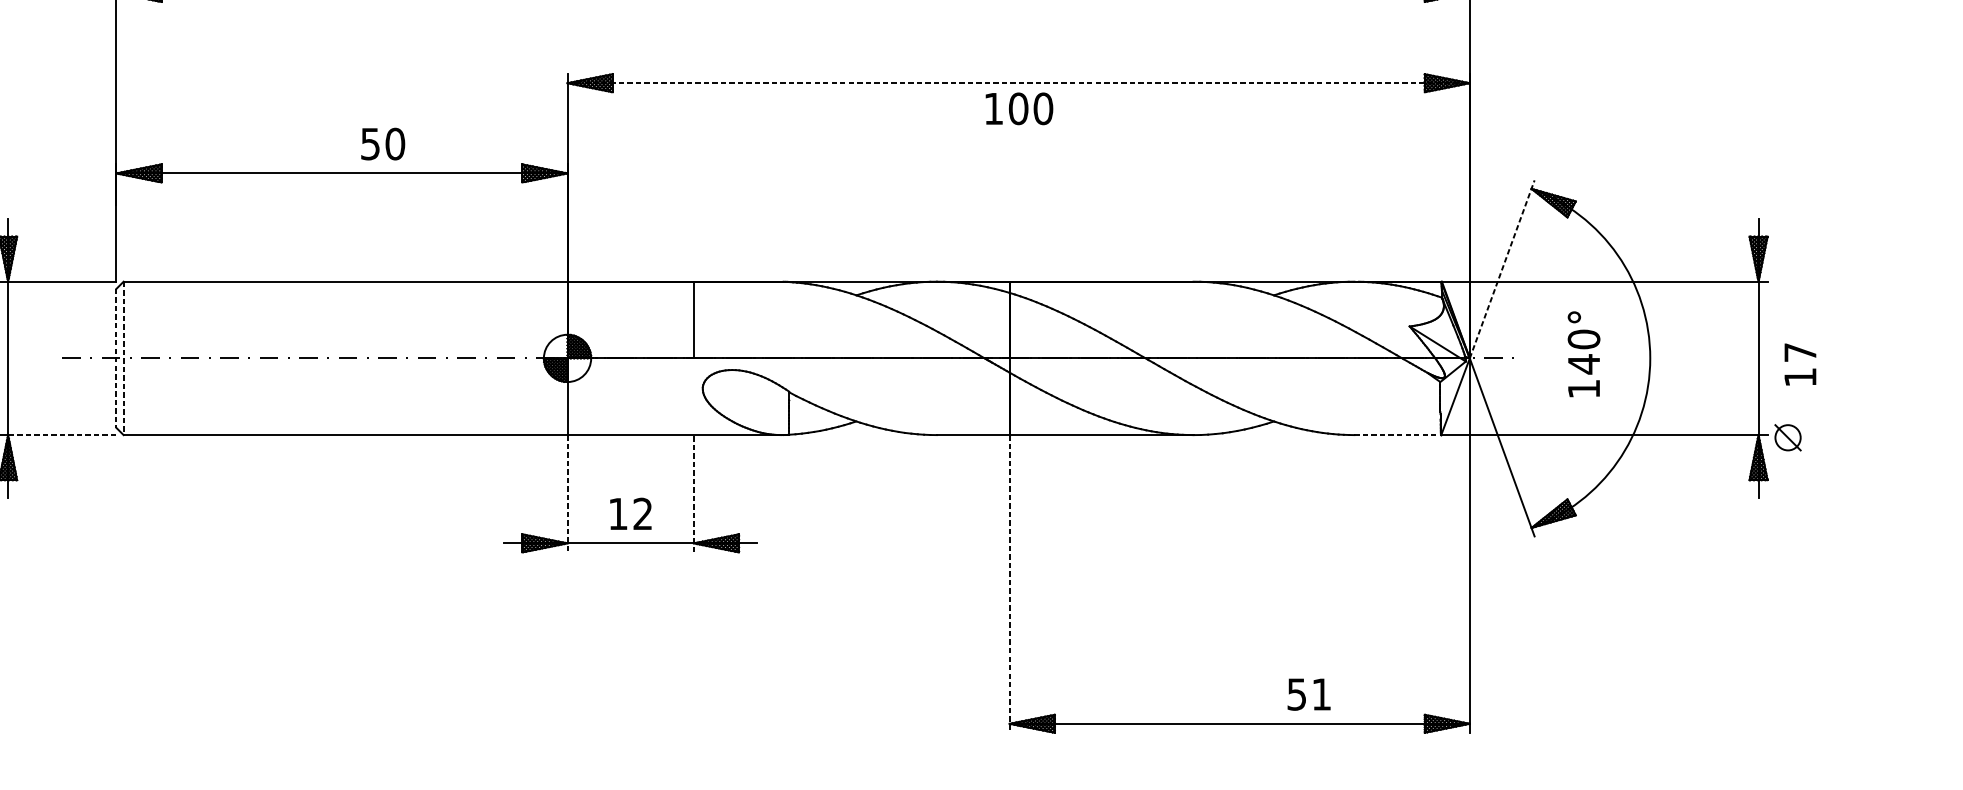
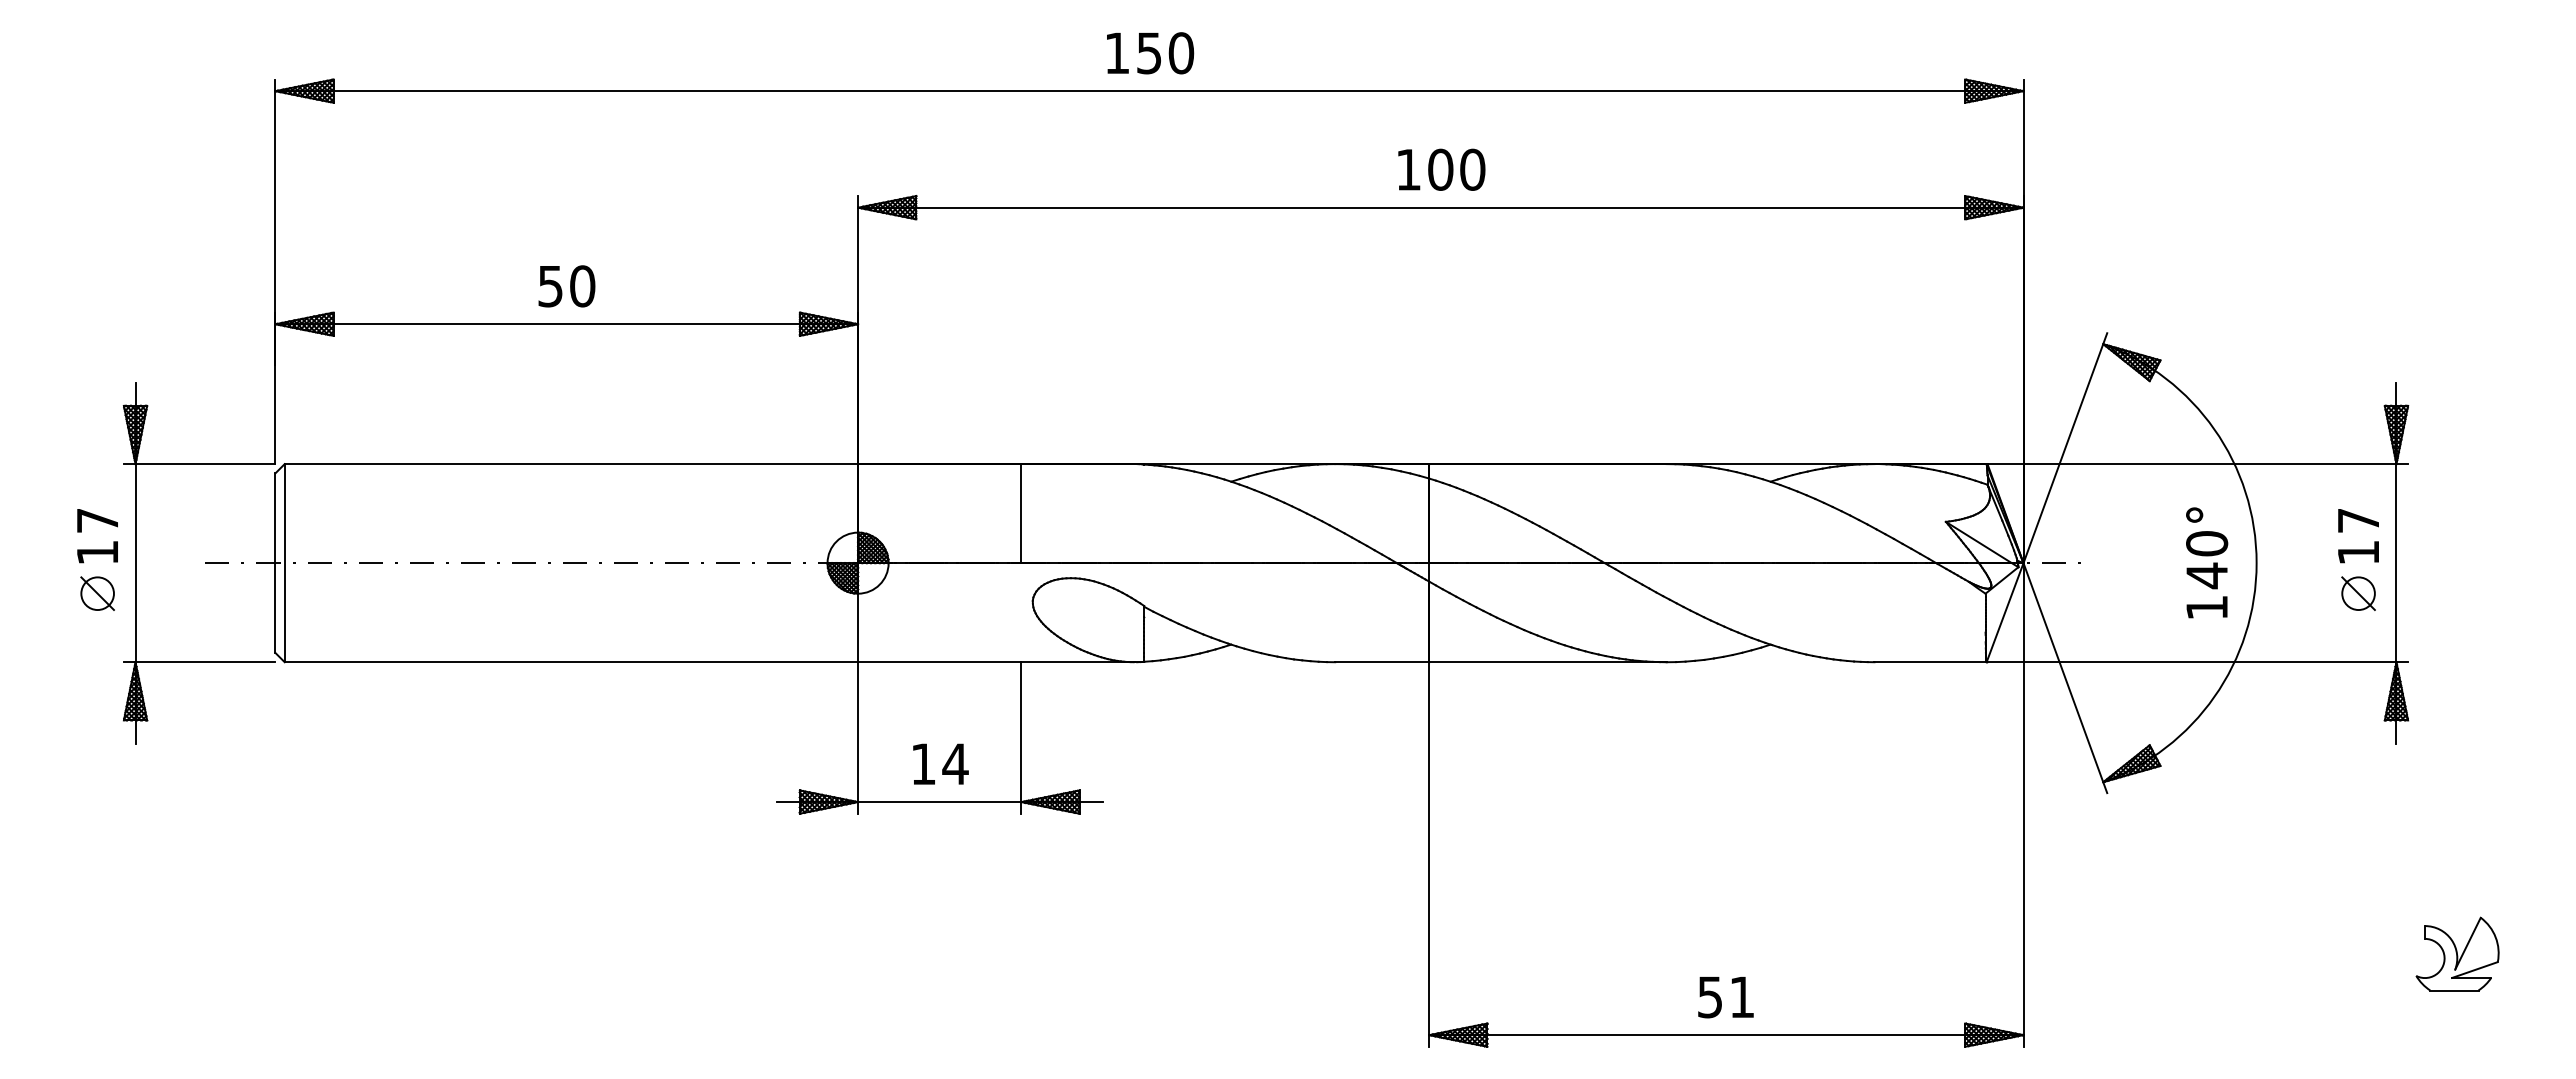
line: (1018, 83) -> (1440, 207), dashed -> solid
text: (1019, 108) -> (1441, 169), moved
text: (382, 144) -> (566, 286), moved
line: (1502, 268) -> (2065, 447), dashed -> solid
text: (1584, 354) -> (2207, 562), moved
line: (116, 358) -> (275, 563), dashed -> solid
line: (123, 358) -> (284, 563), dashed -> solid
text: (1800, 364) -> (2358, 536), moved
line: (62, 435) -> (205, 662), dashed -> solid
line: (1398, 435) -> (1931, 662), dashed -> solid
part: (1787, 437) -> (2358, 593), moved
line: (567, 493) -> (858, 737), dashed -> solid
line: (694, 493) -> (1021, 737), dashed -> solid
text: (642, 513) -> (955, 763), 12 -> 14
line: (1009, 584) -> (1429, 855), dashed -> solid
part: (1805, 660) -> (2457, 953), added
text: (1308, 694) -> (1725, 997), moved

